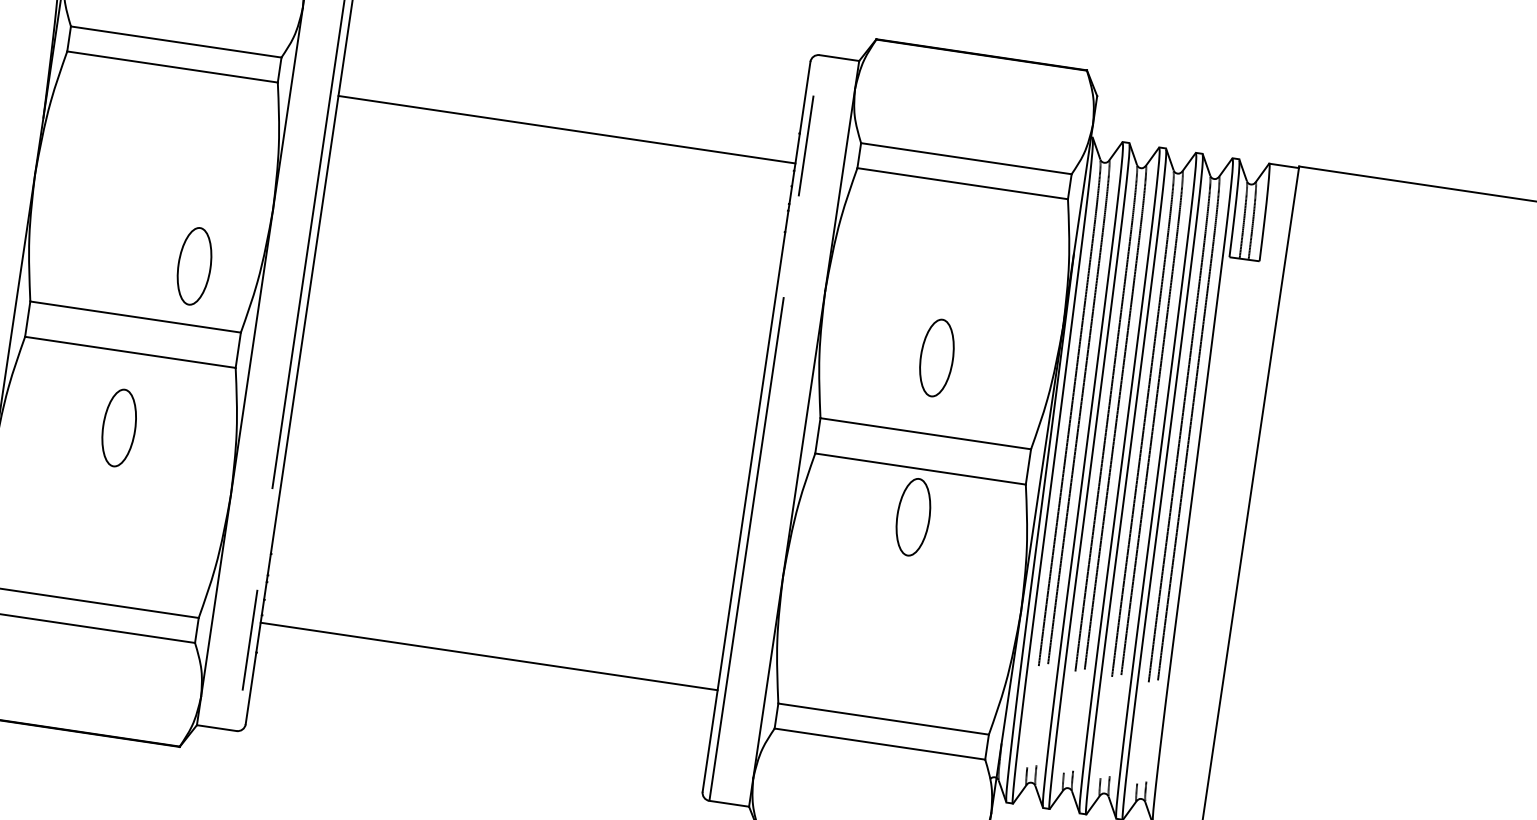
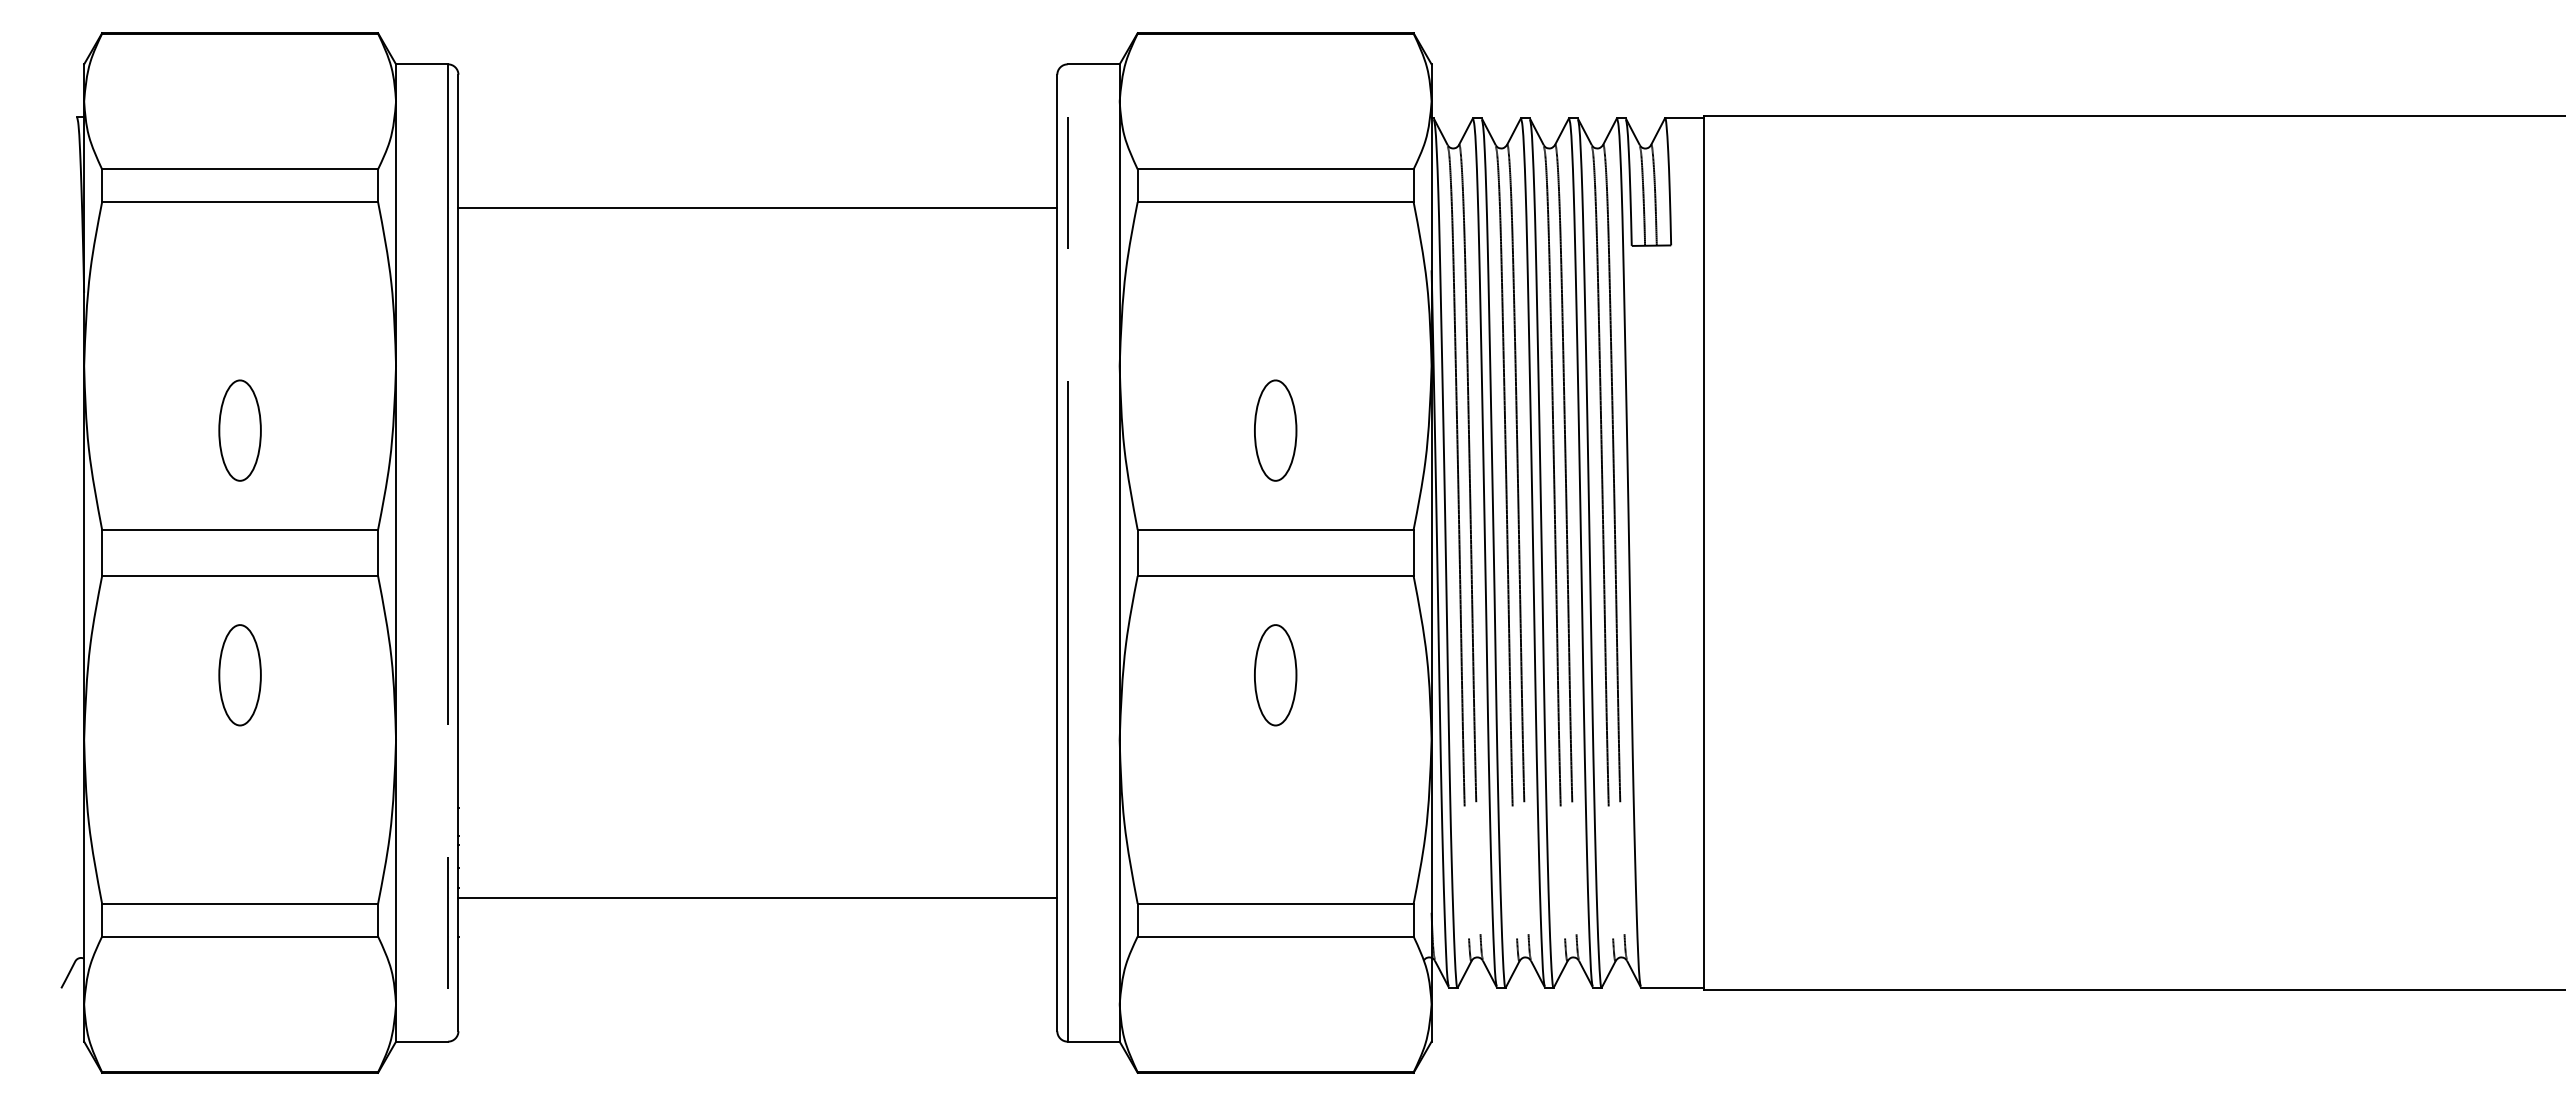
part: (194, 266) -> (239, 430), moved
part: (913, 517) -> (1275, 675), moved

